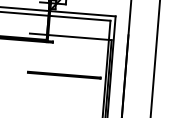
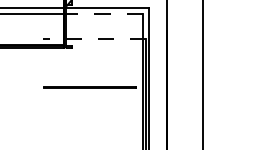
line: (79, 18) -> (103, 14), solid -> dashed
line: (70, 36) -> (94, 38), solid -> dashed

